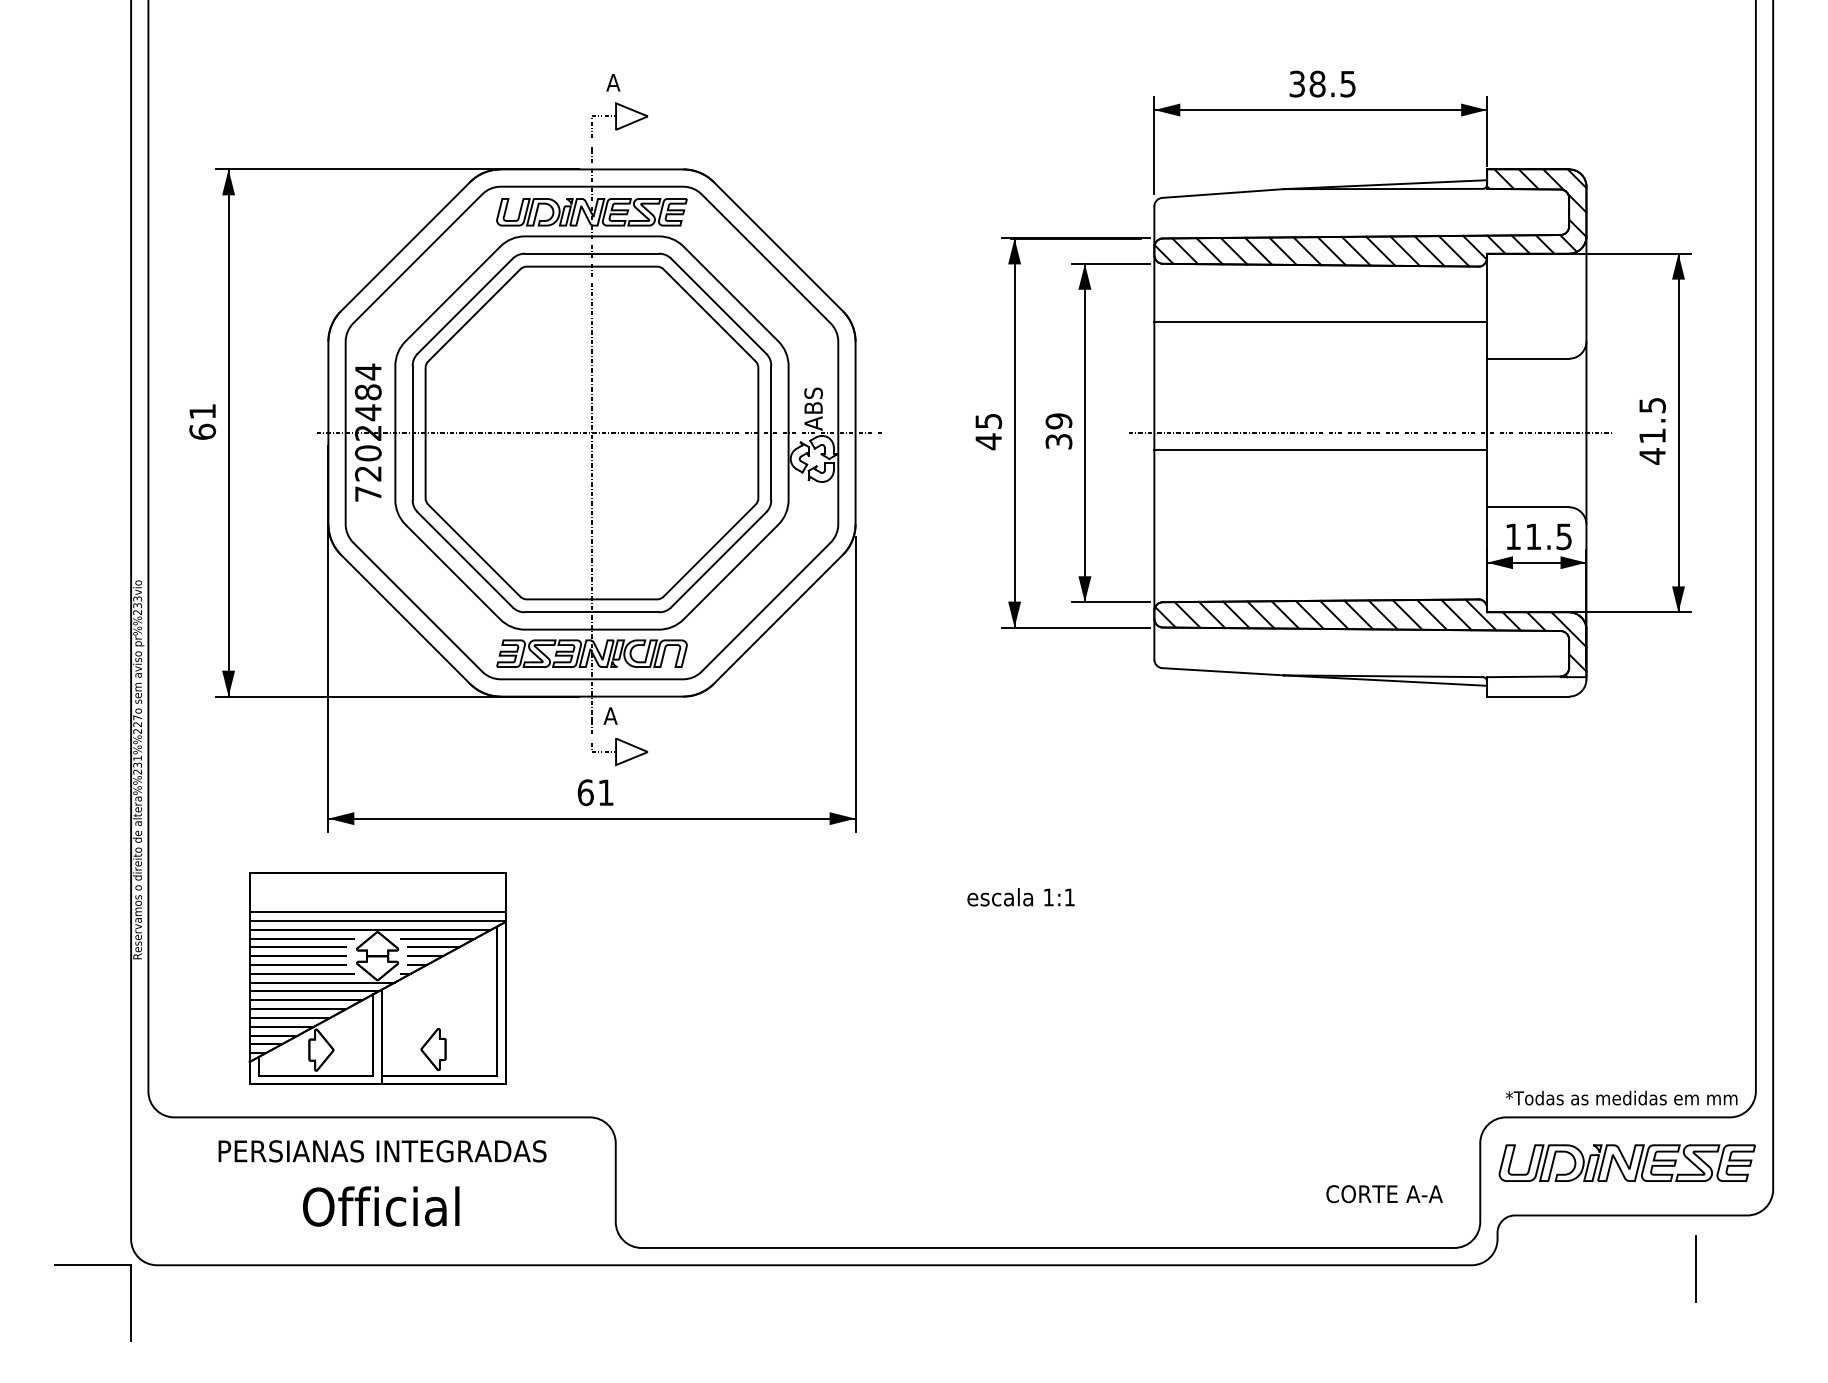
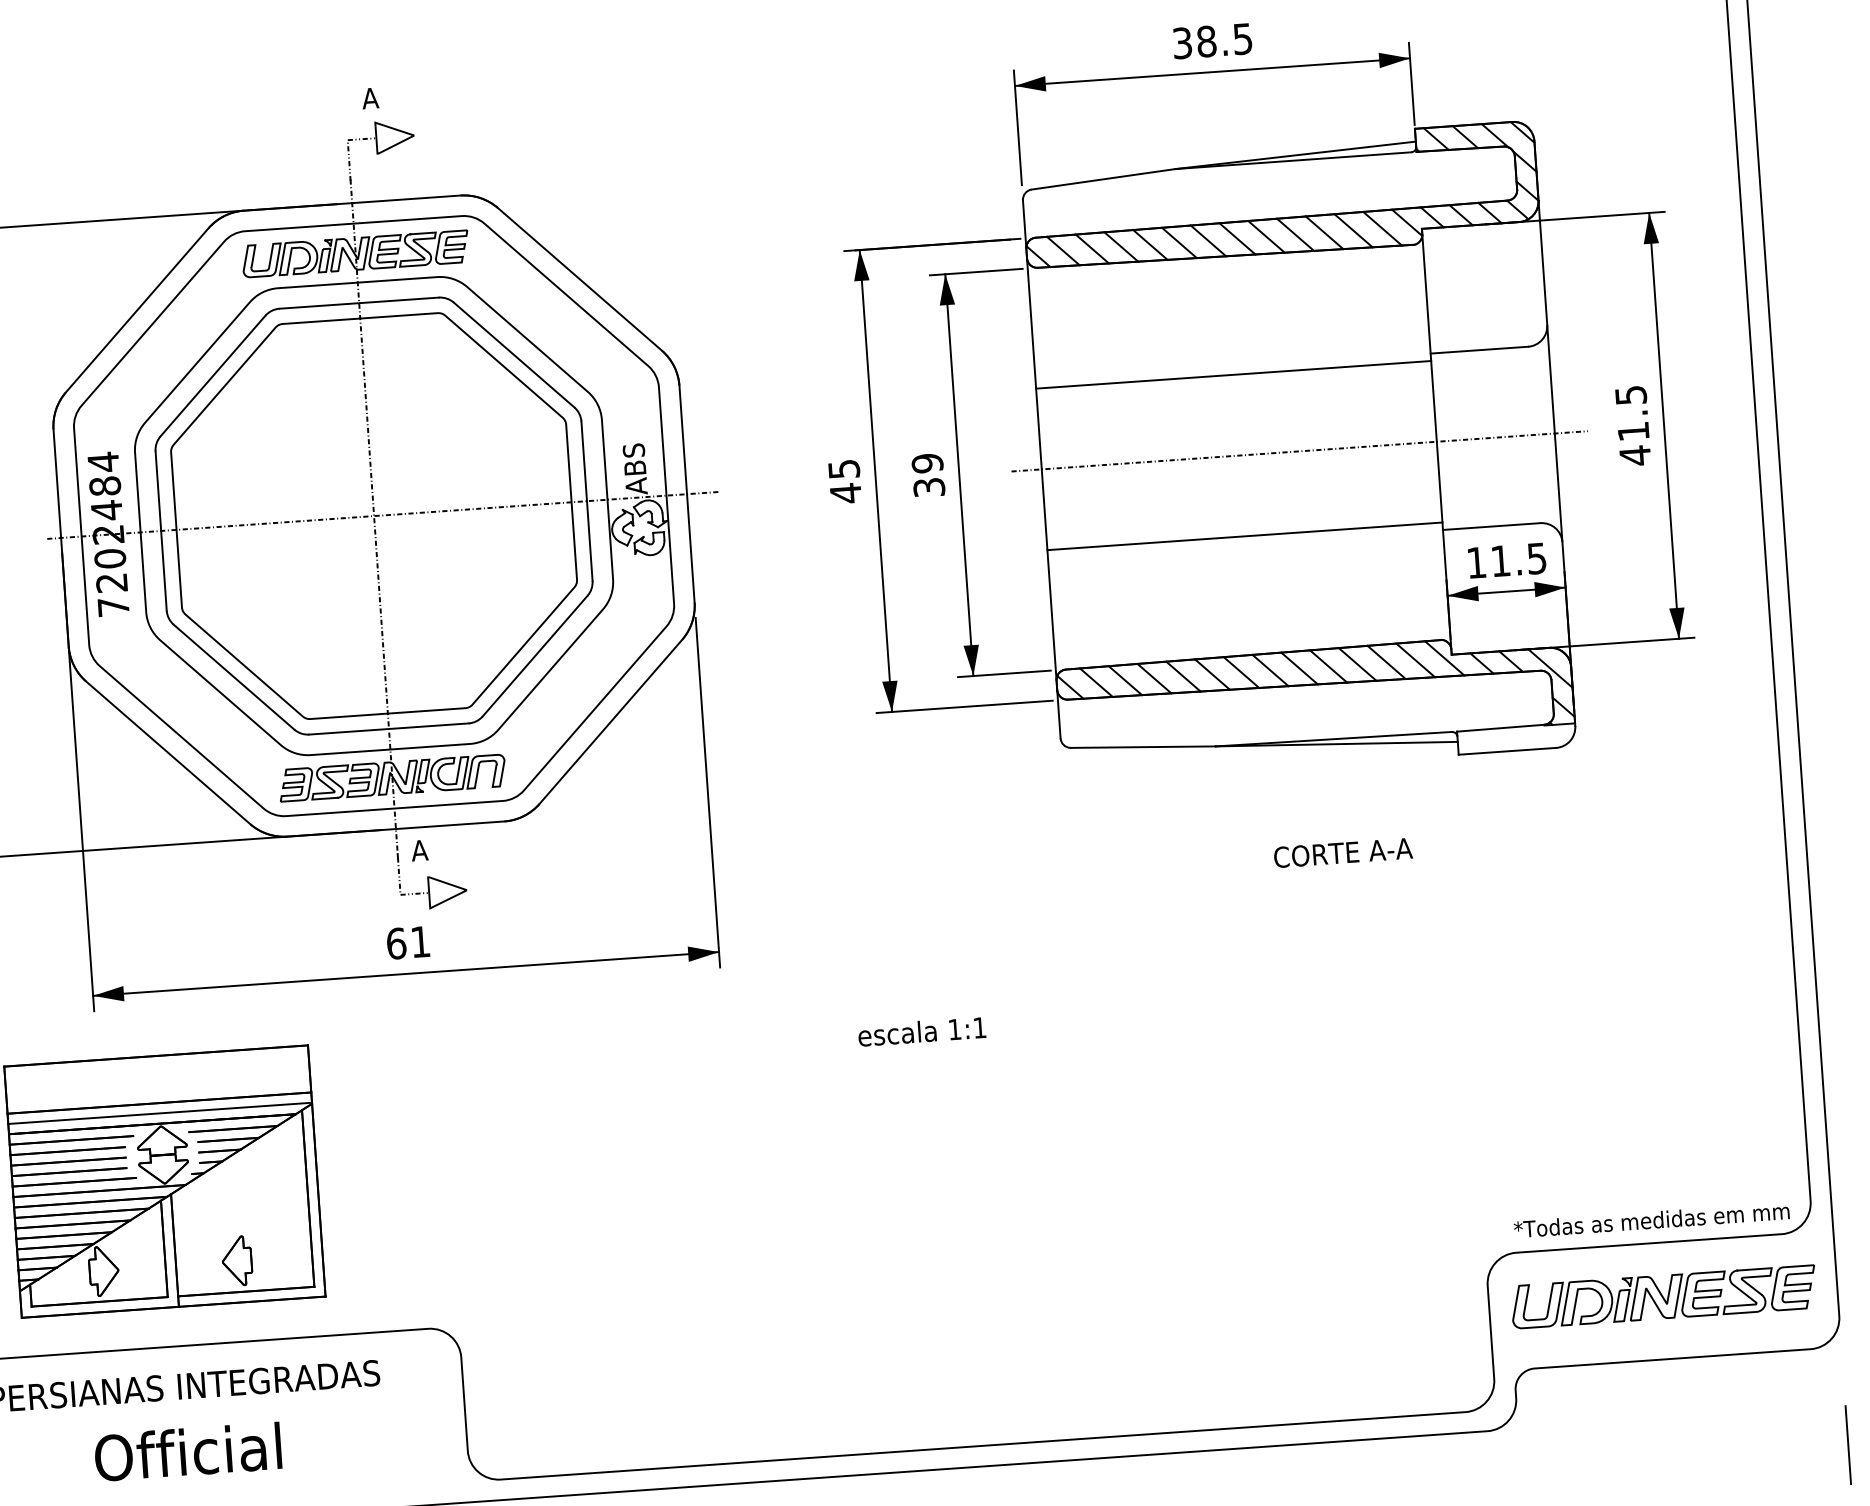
line: (1320, 322) -> (1233, 375), moved
line: (1320, 450) -> (1244, 536), moved
text: (1384, 1194) -> (1343, 853), moved
line: (1695, 1268) -> (1847, 1444), moved

